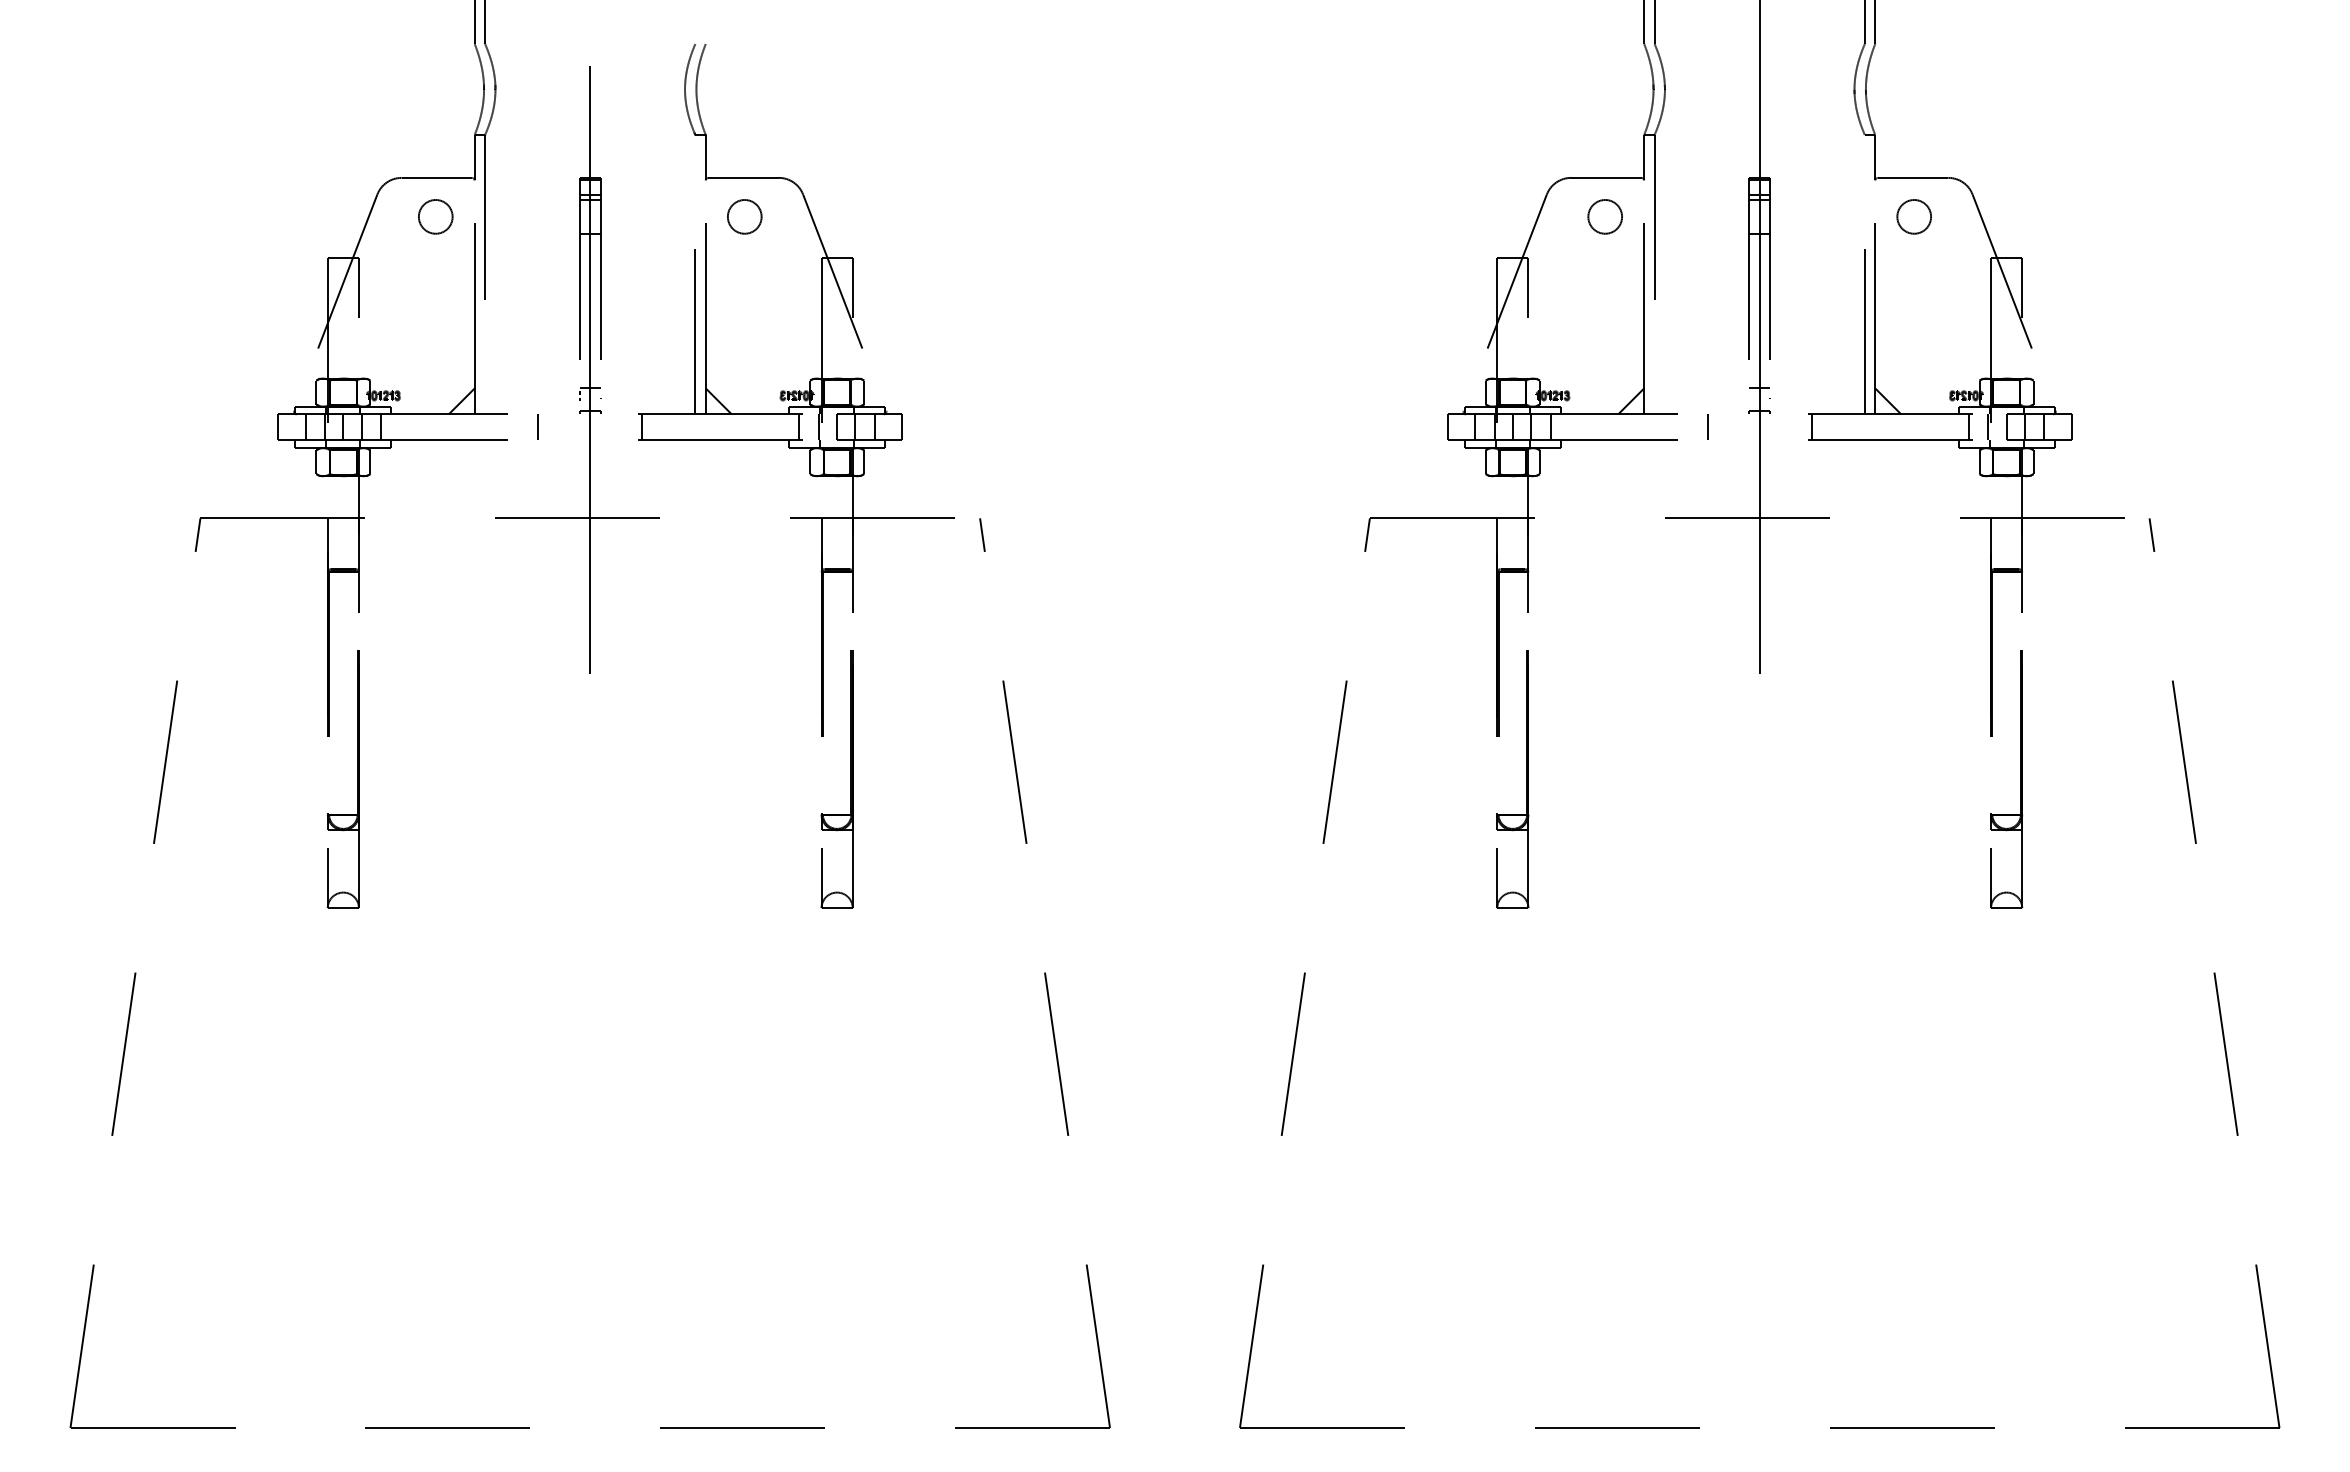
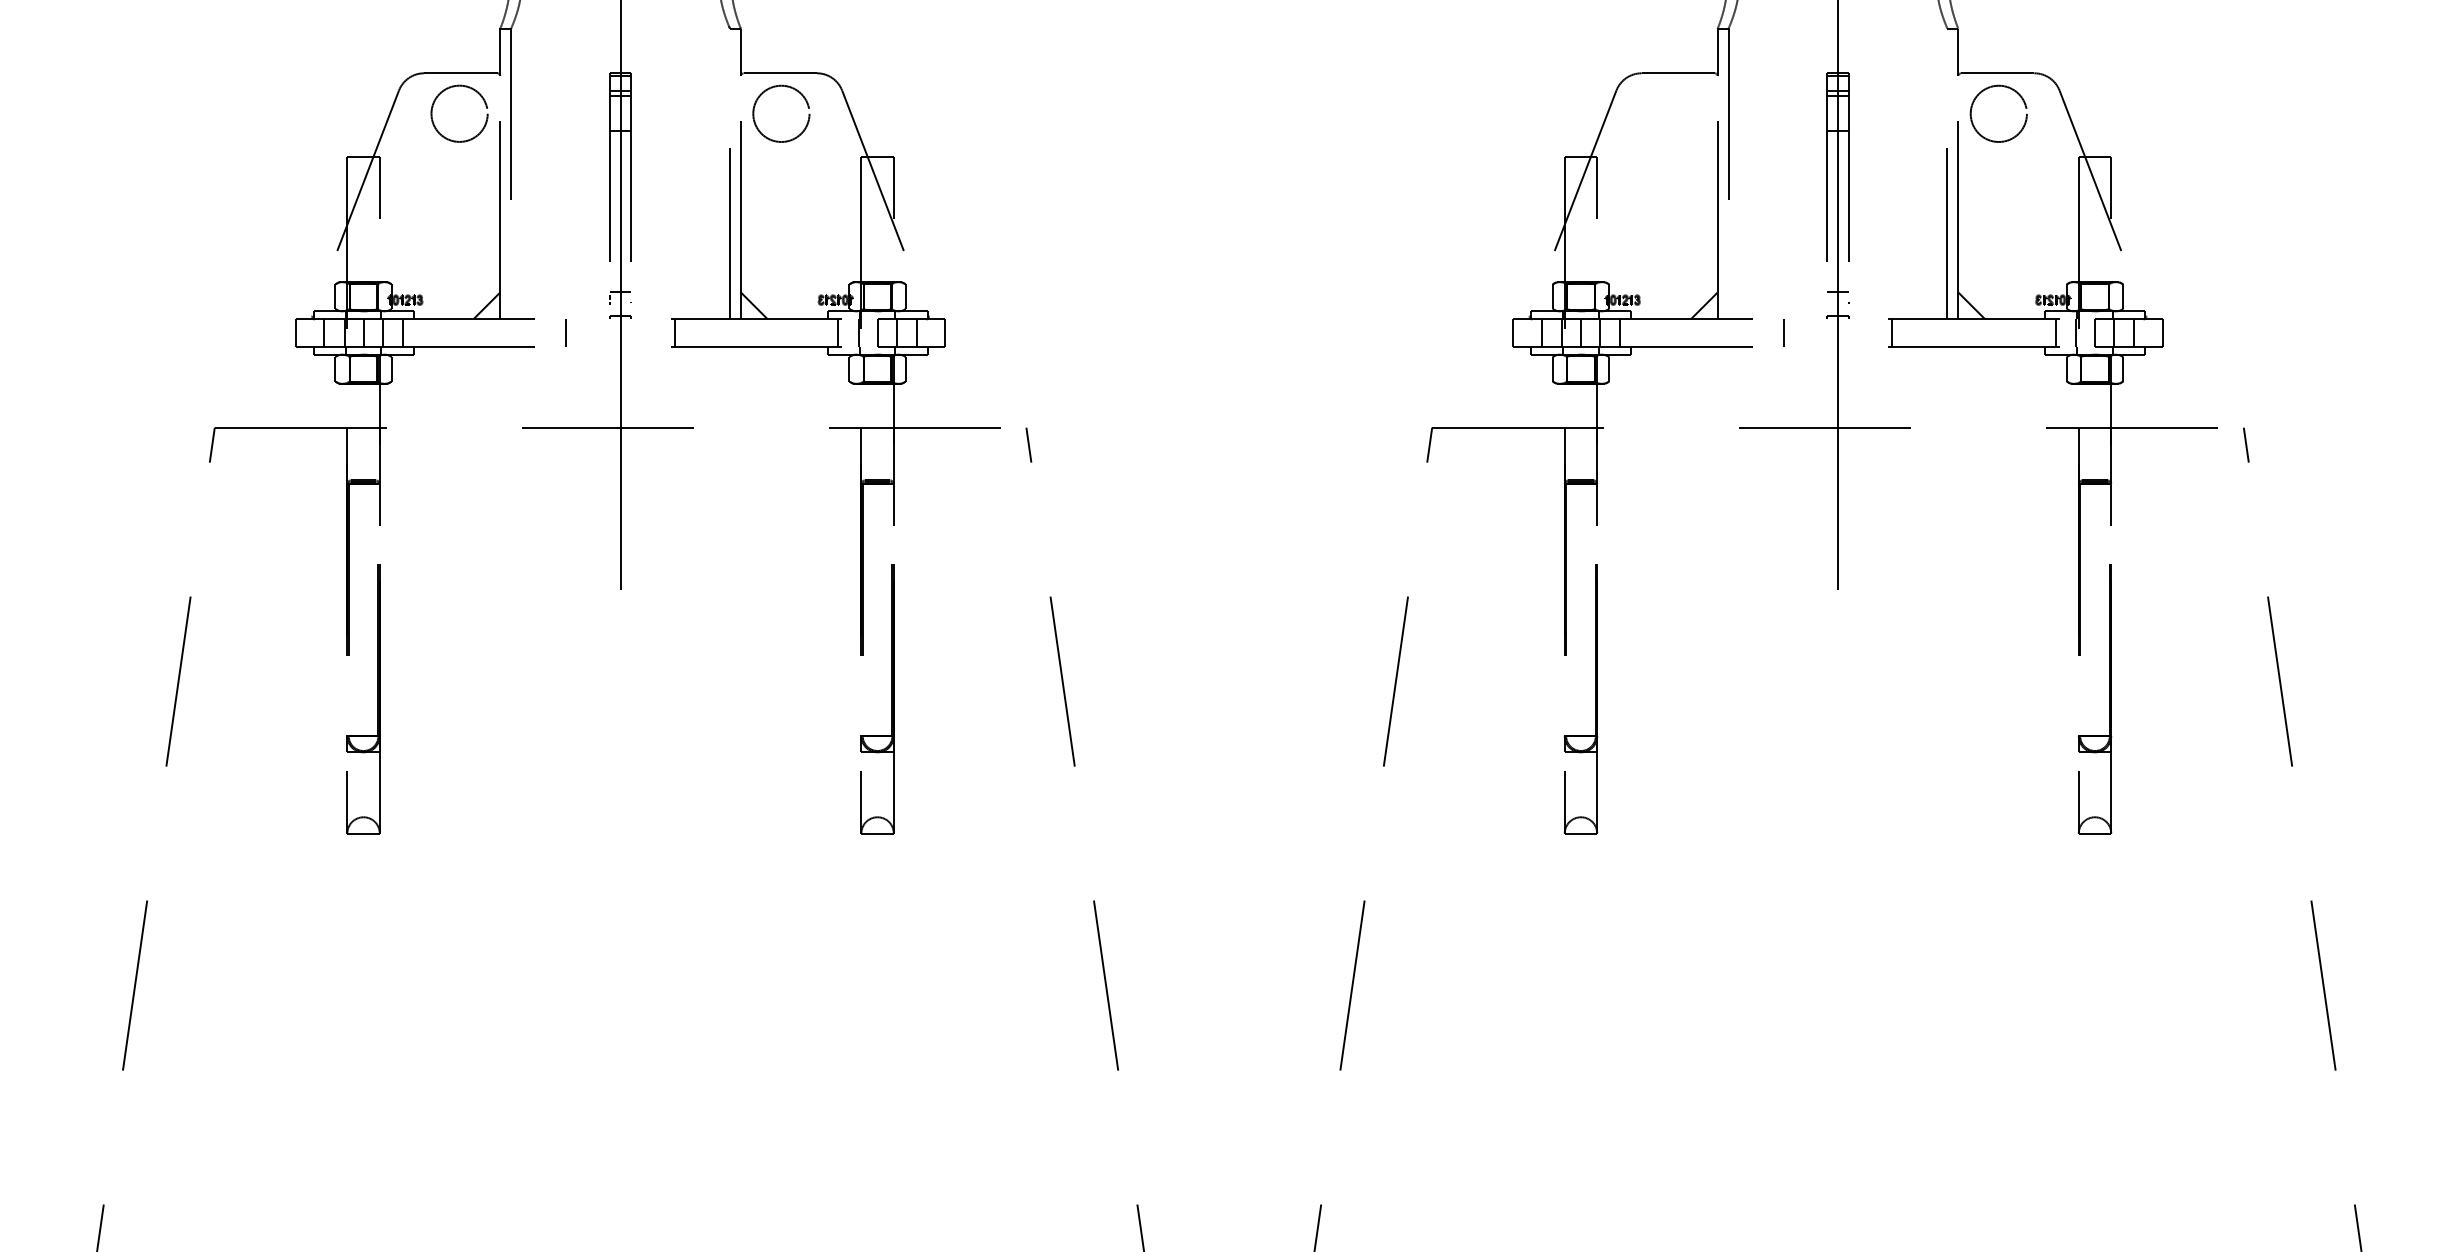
circle: (435, 216) -> (459, 113), size x1.6
circle: (744, 216) -> (781, 113), size x1.6
circle: (1604, 216) -> (1676, 113), removed
circle: (1914, 216) -> (1999, 113), size x1.6

